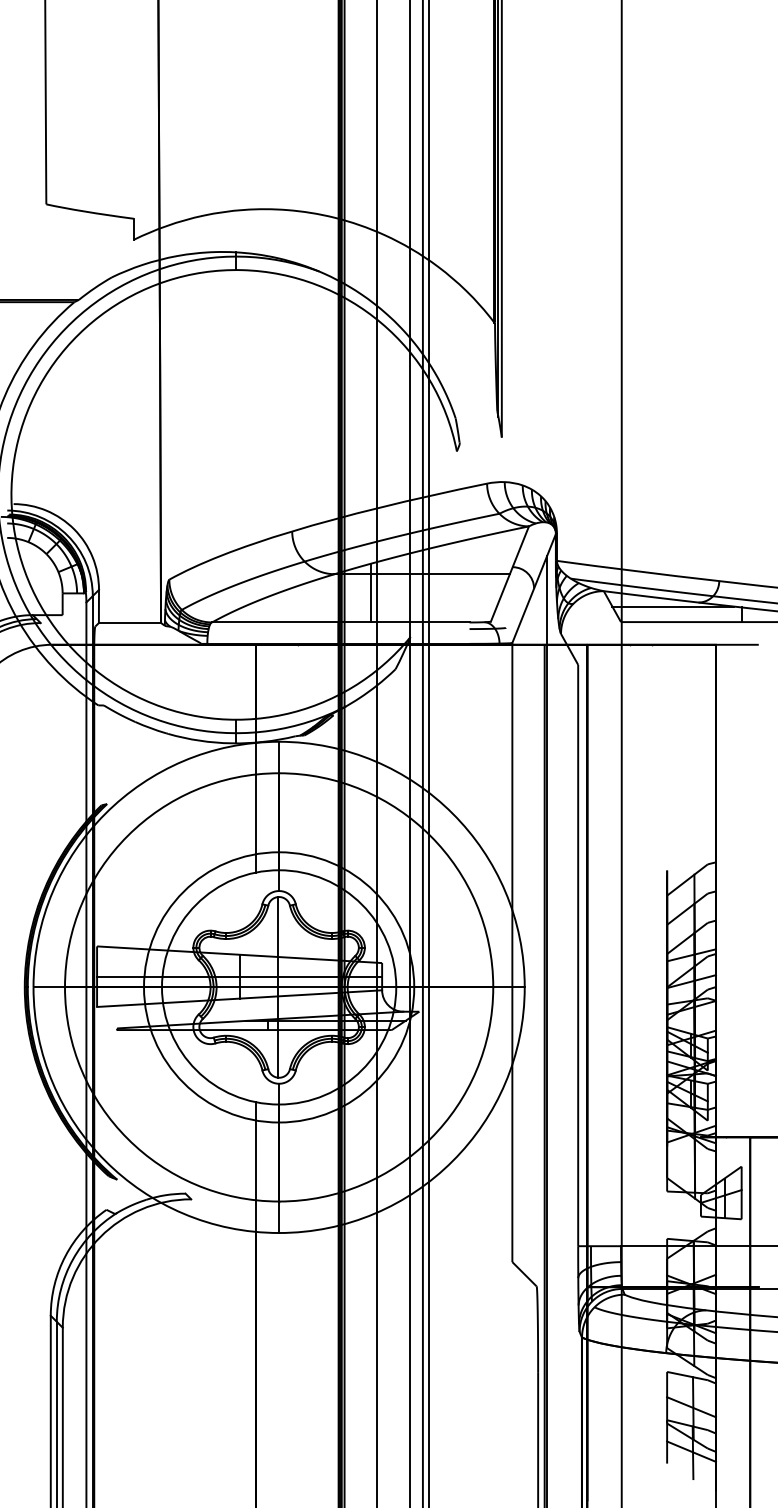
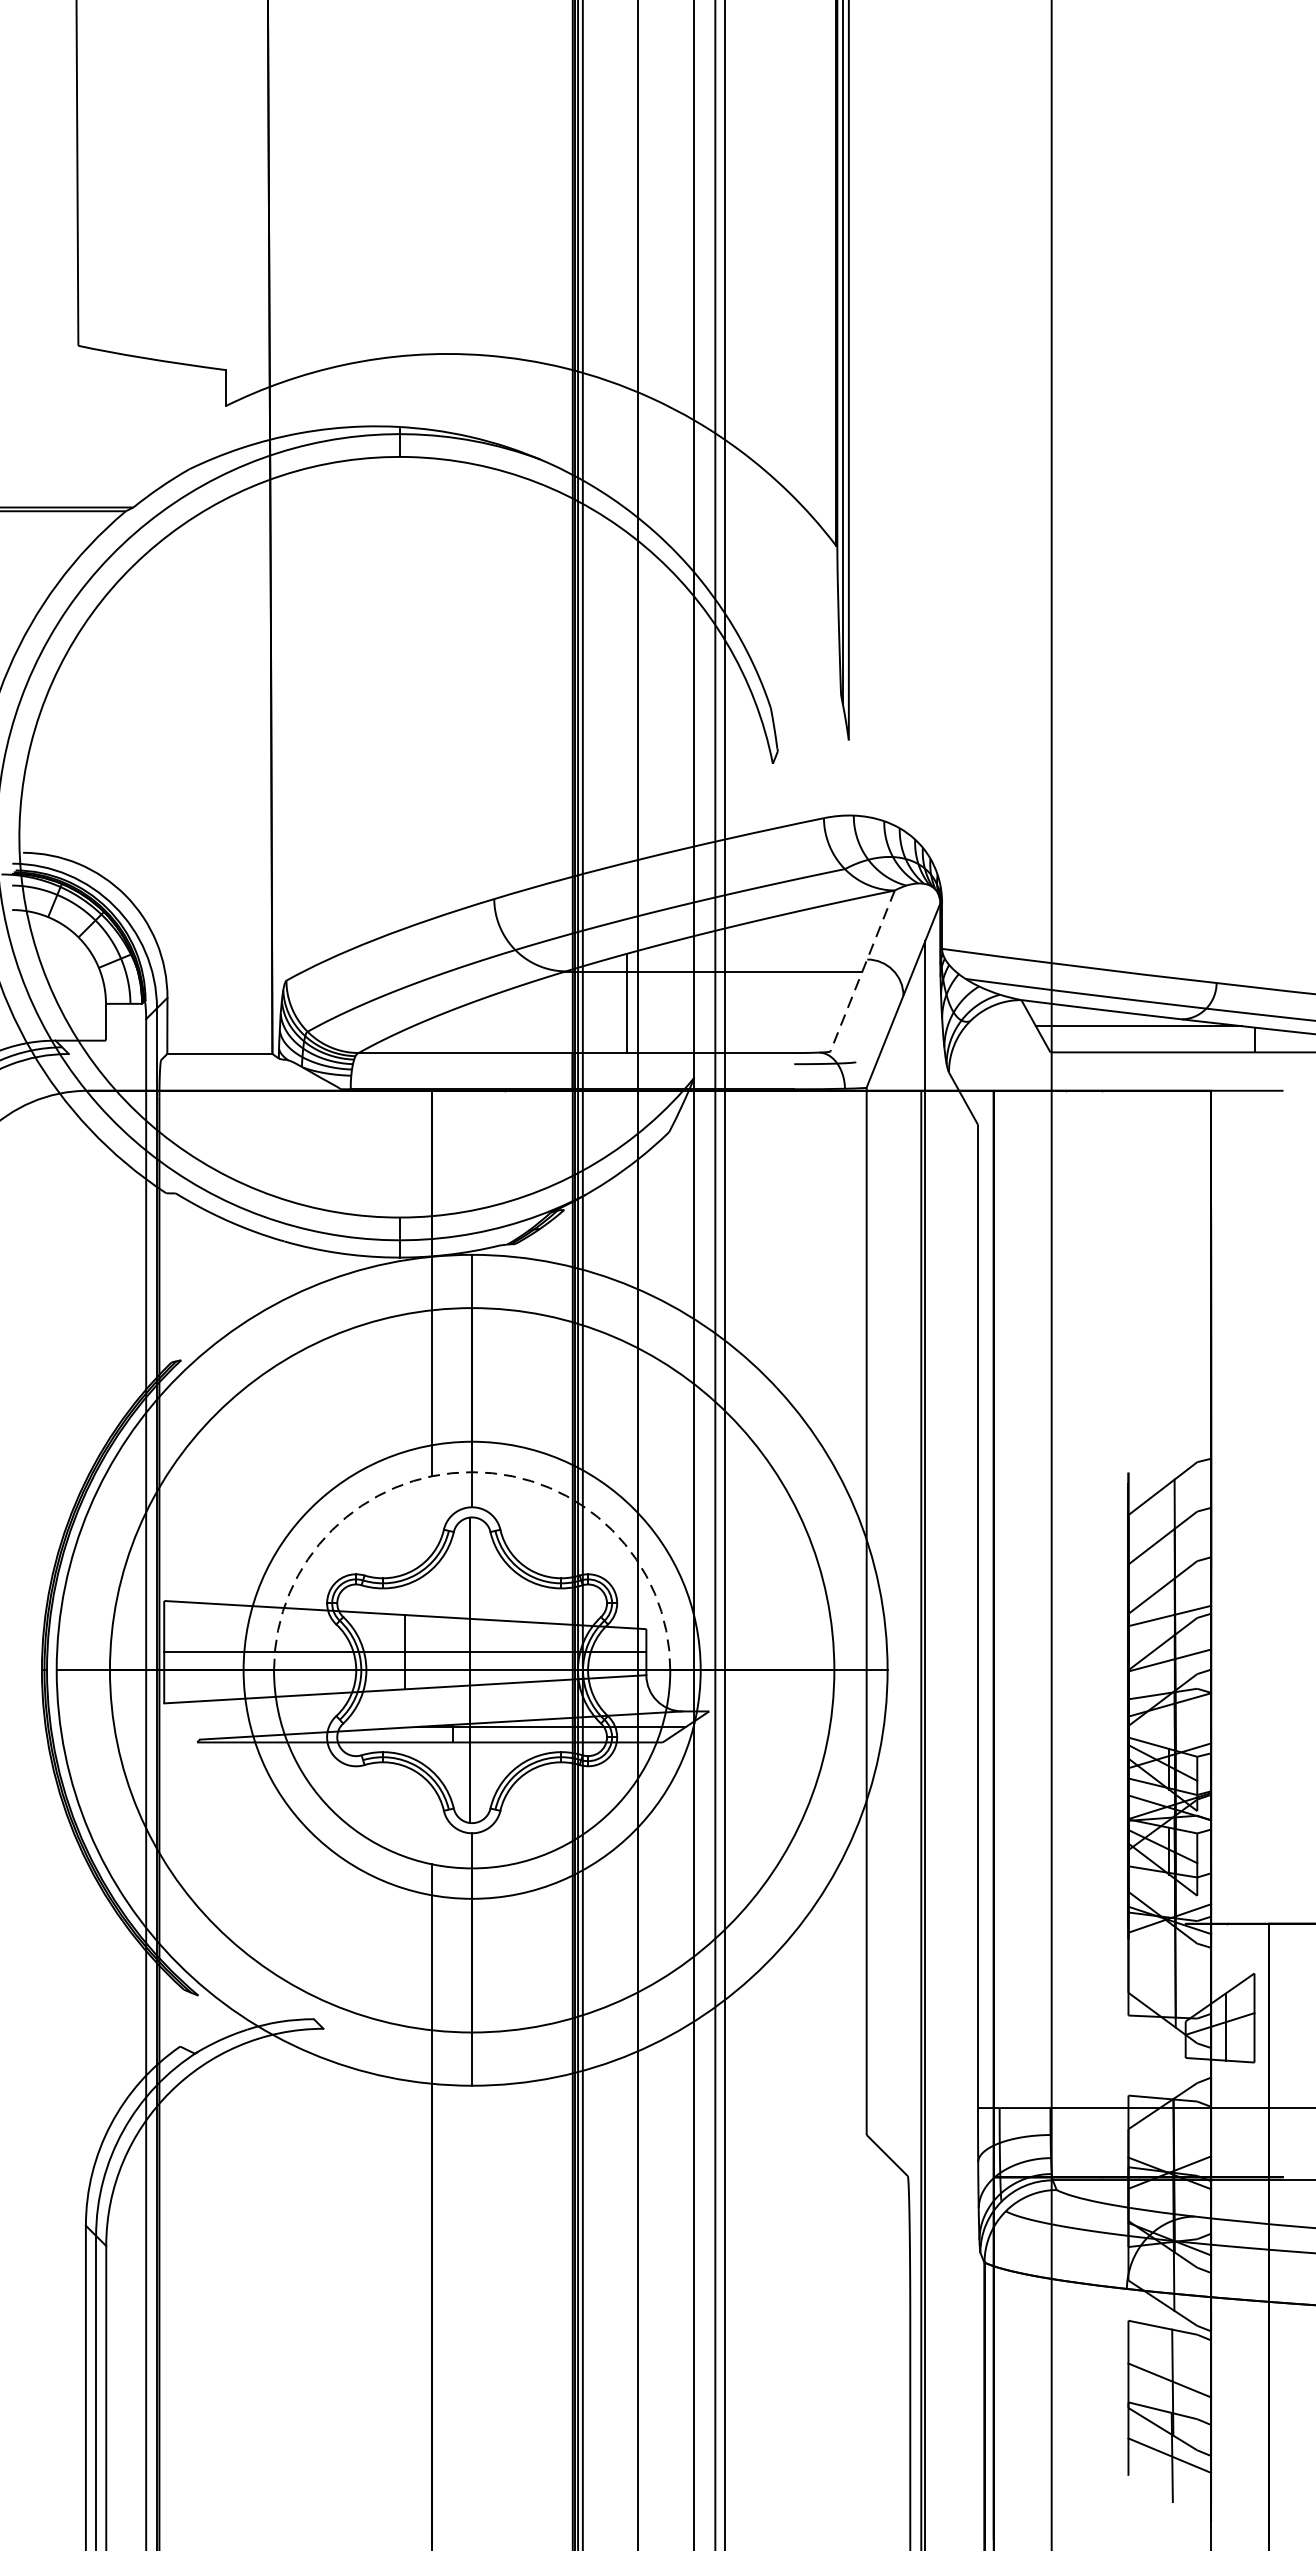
line: (509, 574) -> (861, 971), solid -> dashed
arc: (279, 870) -> (472, 1472), solid -> dashed

